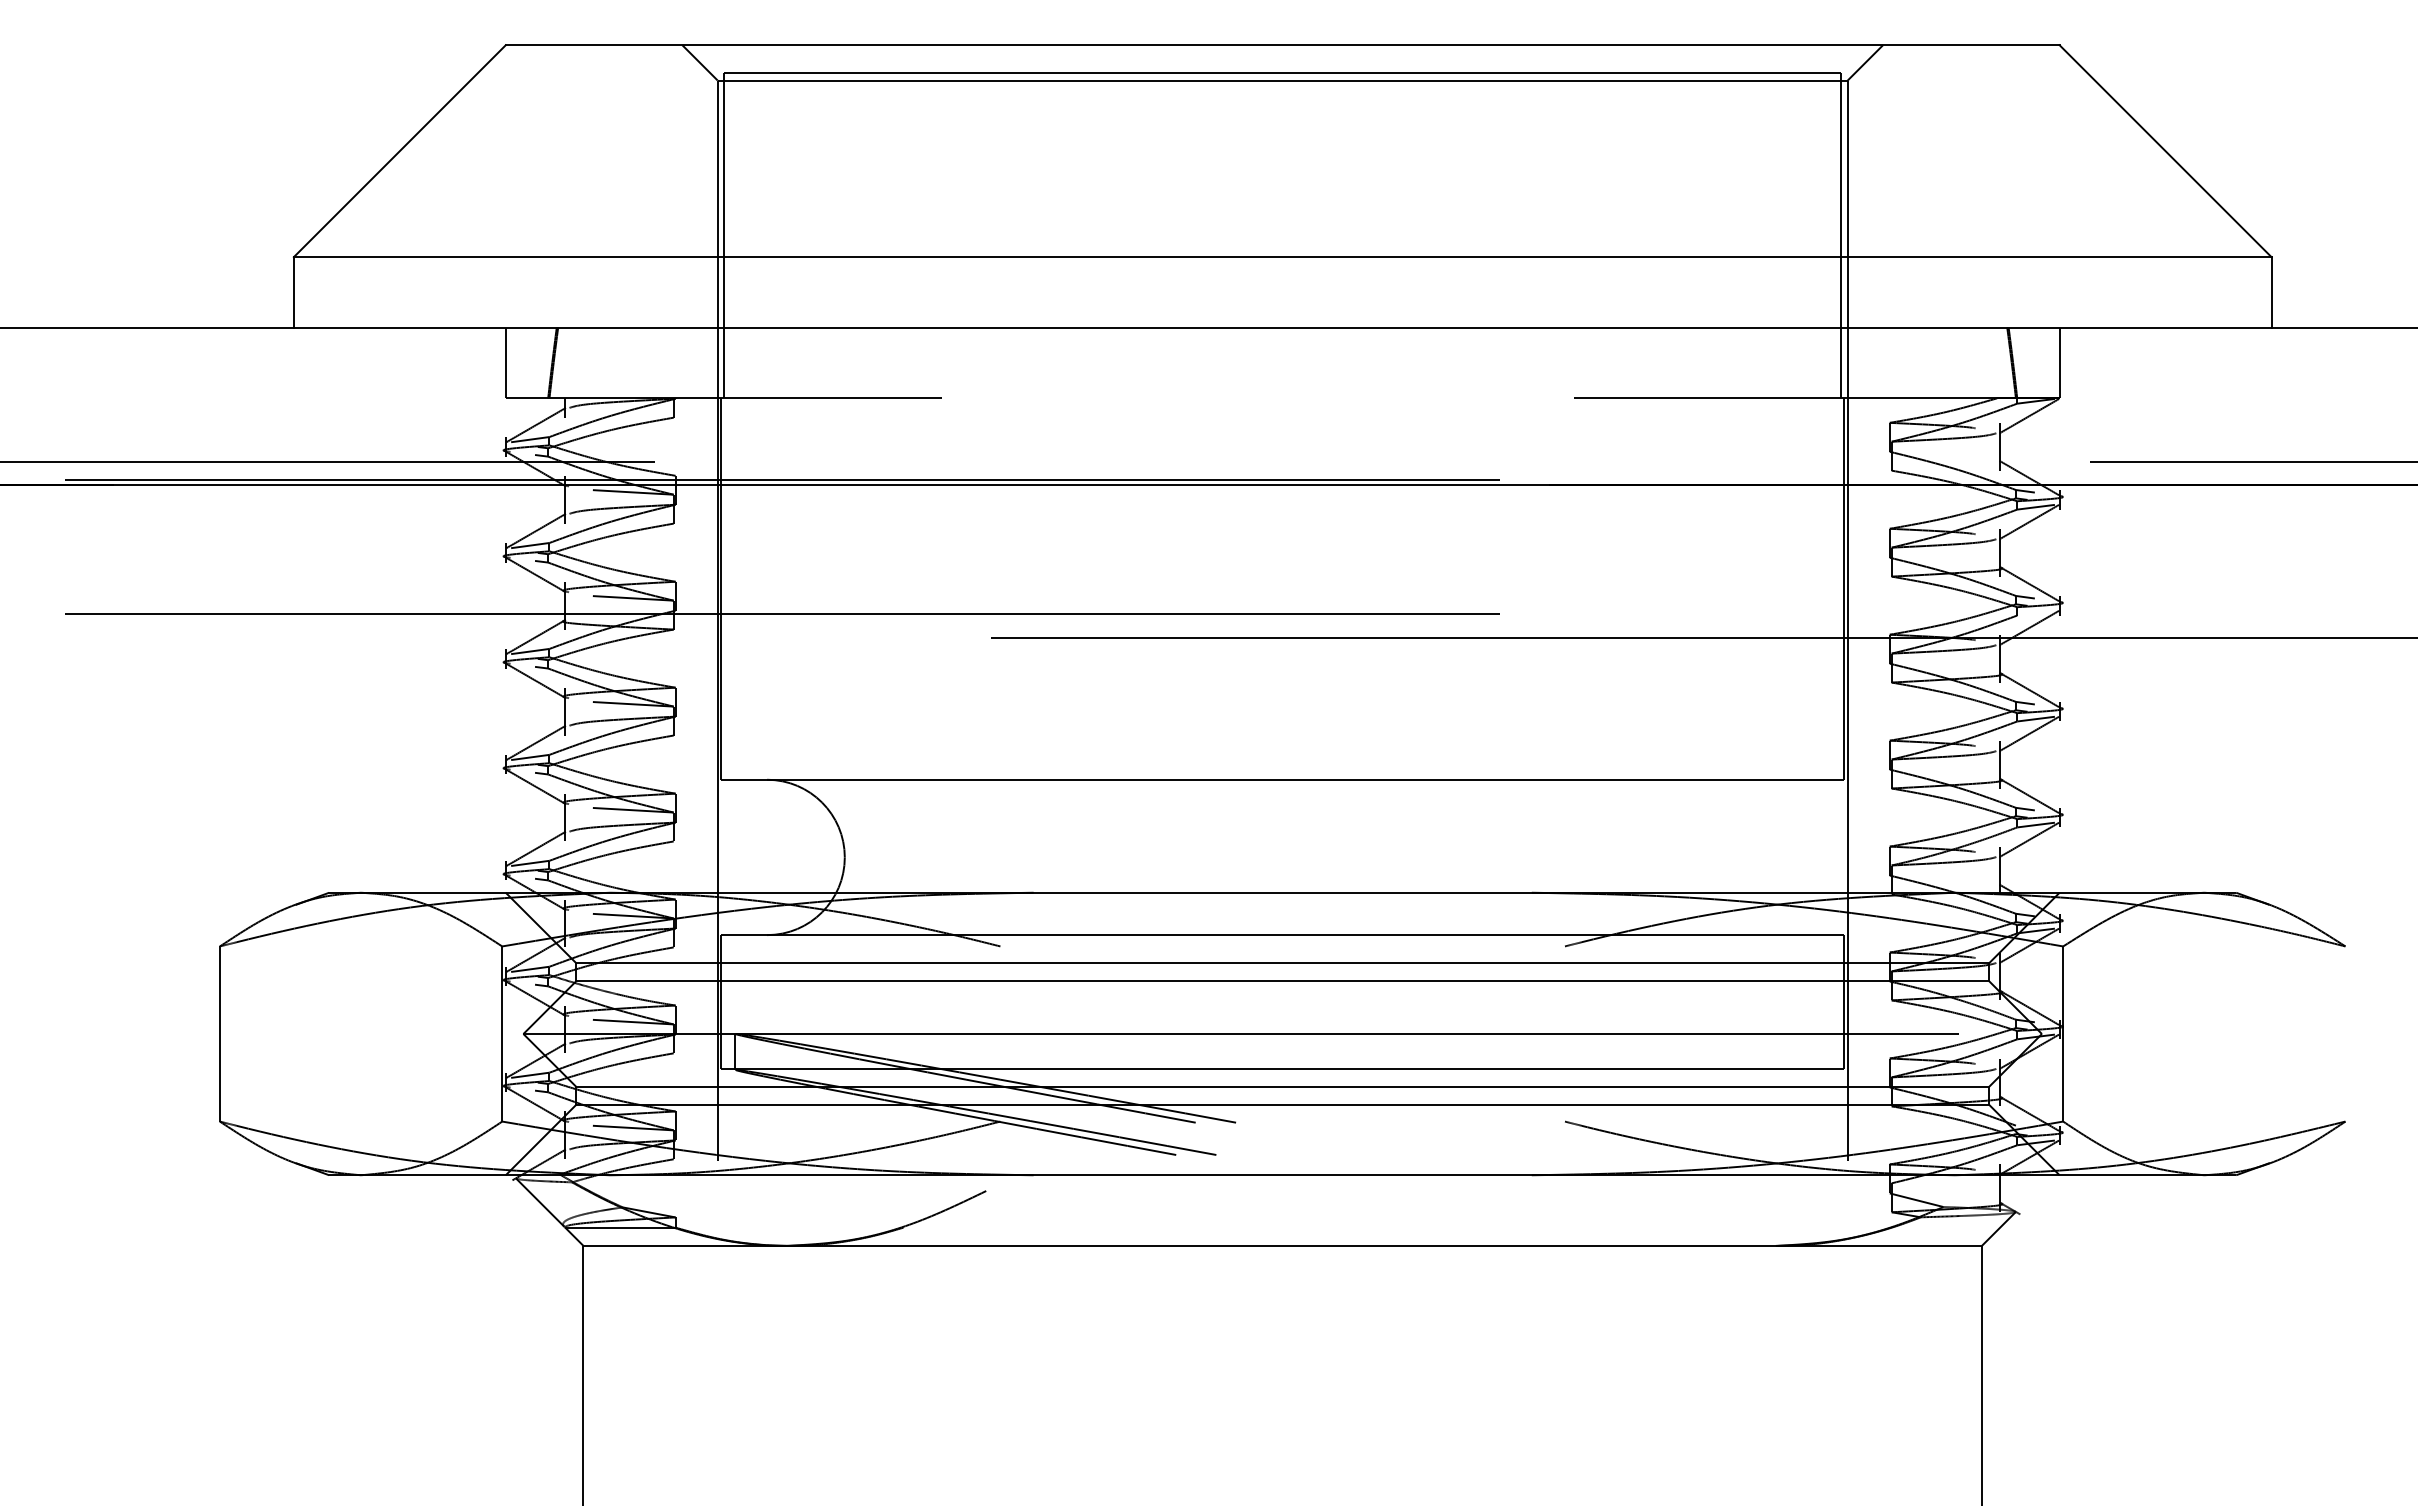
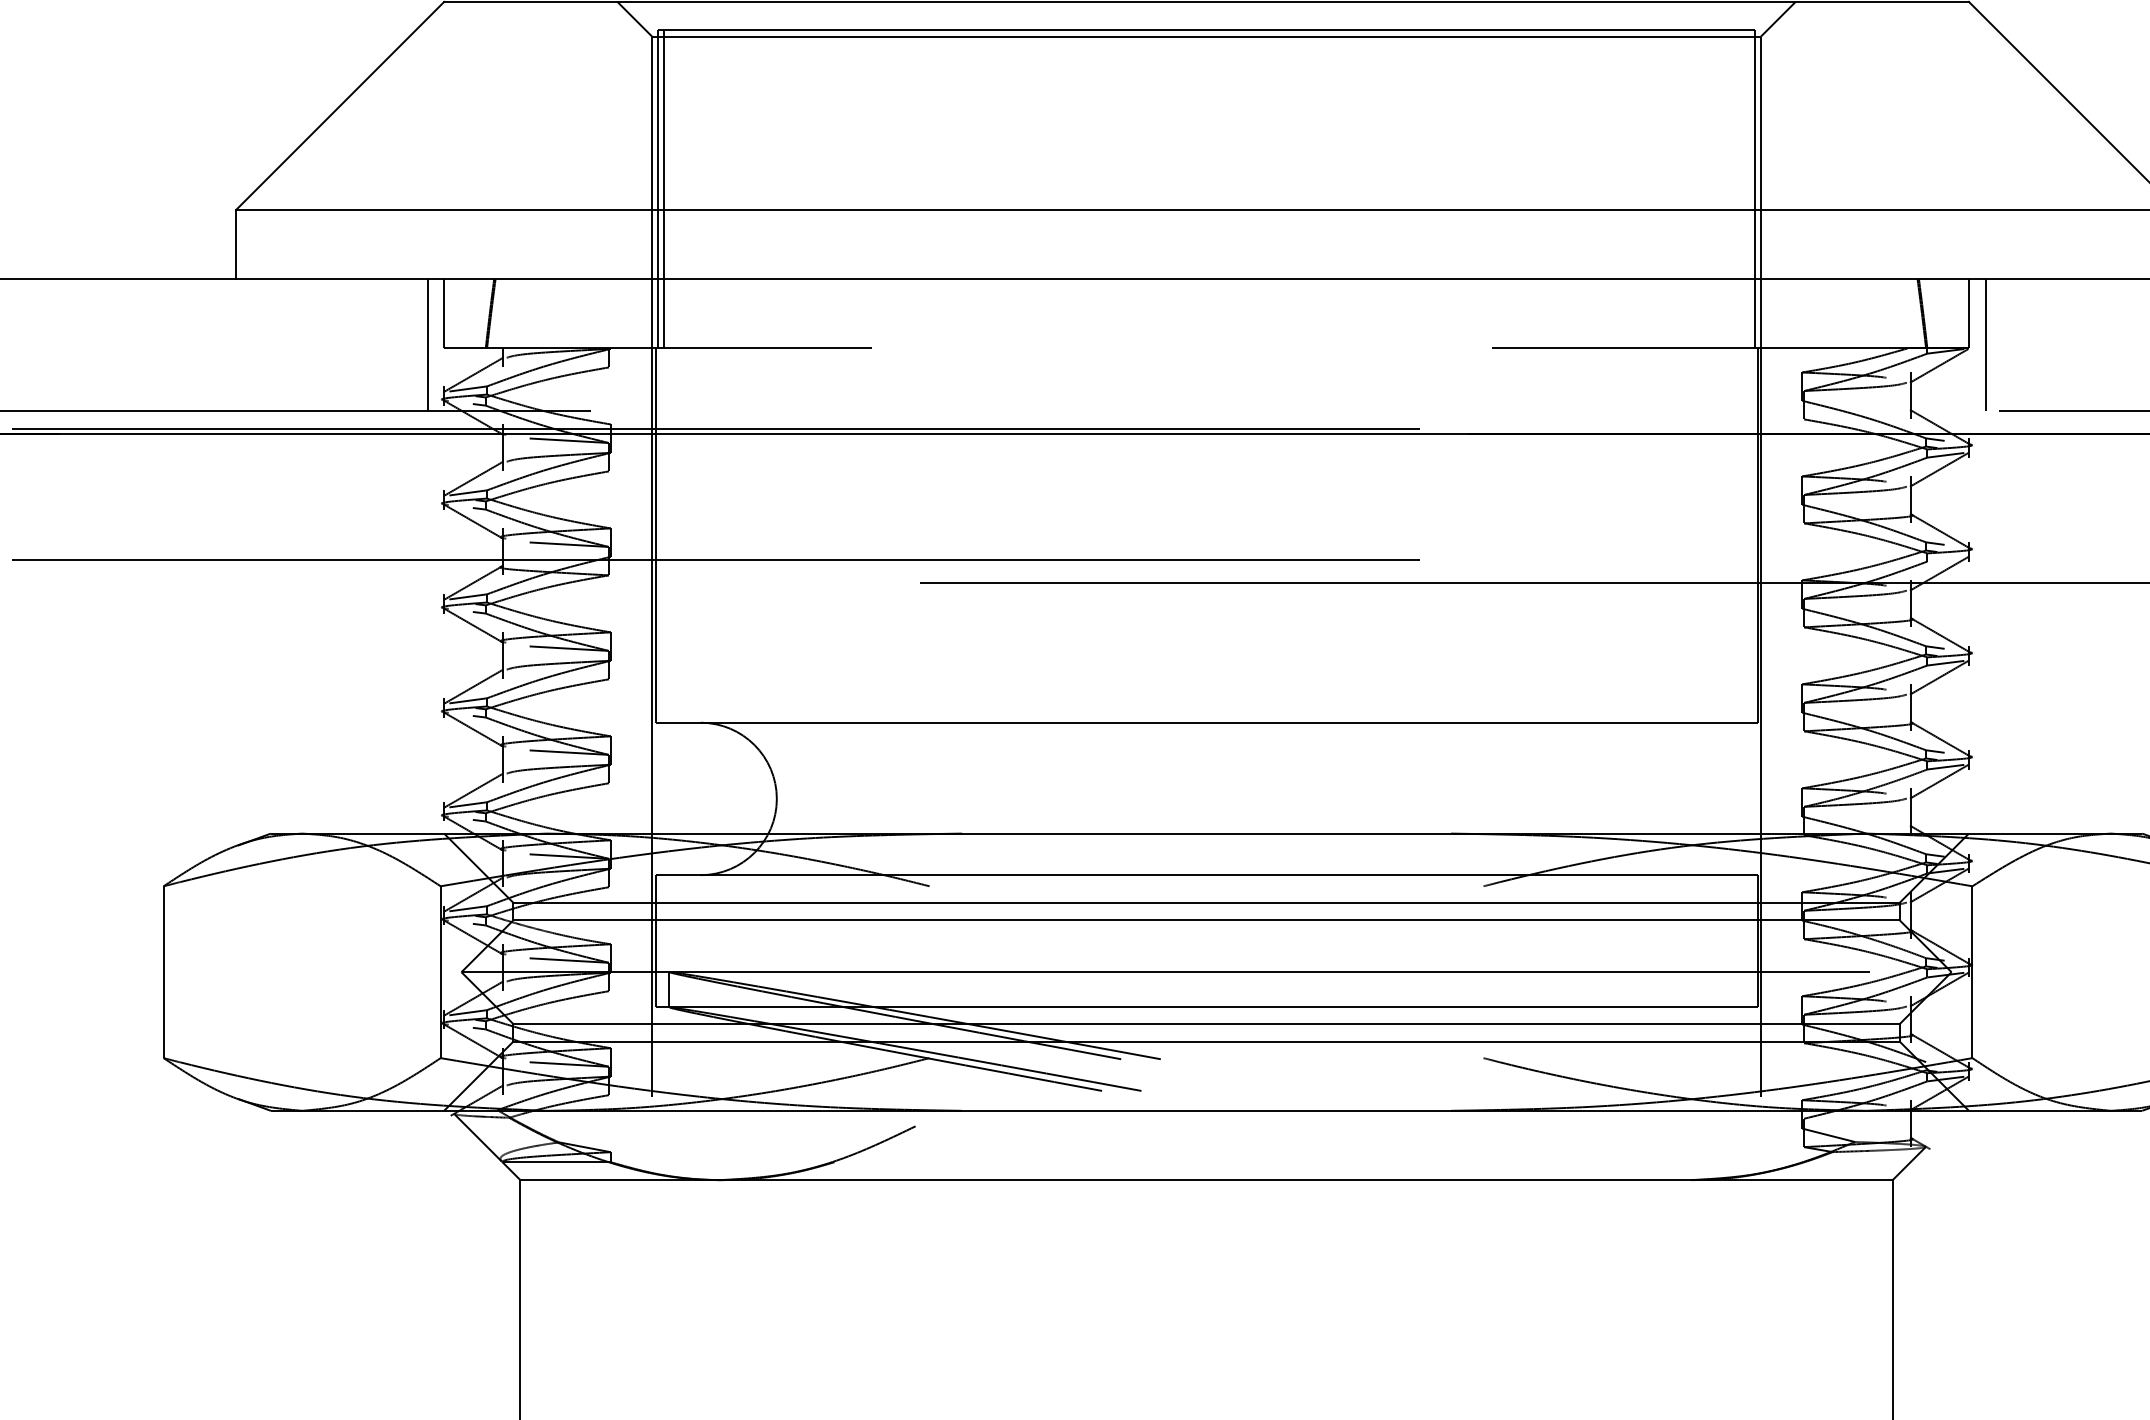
line: (729, 235) -> (663, 188), added
line: (488, 394) -> (427, 344), added
line: (2076, 394) -> (1985, 344), added

